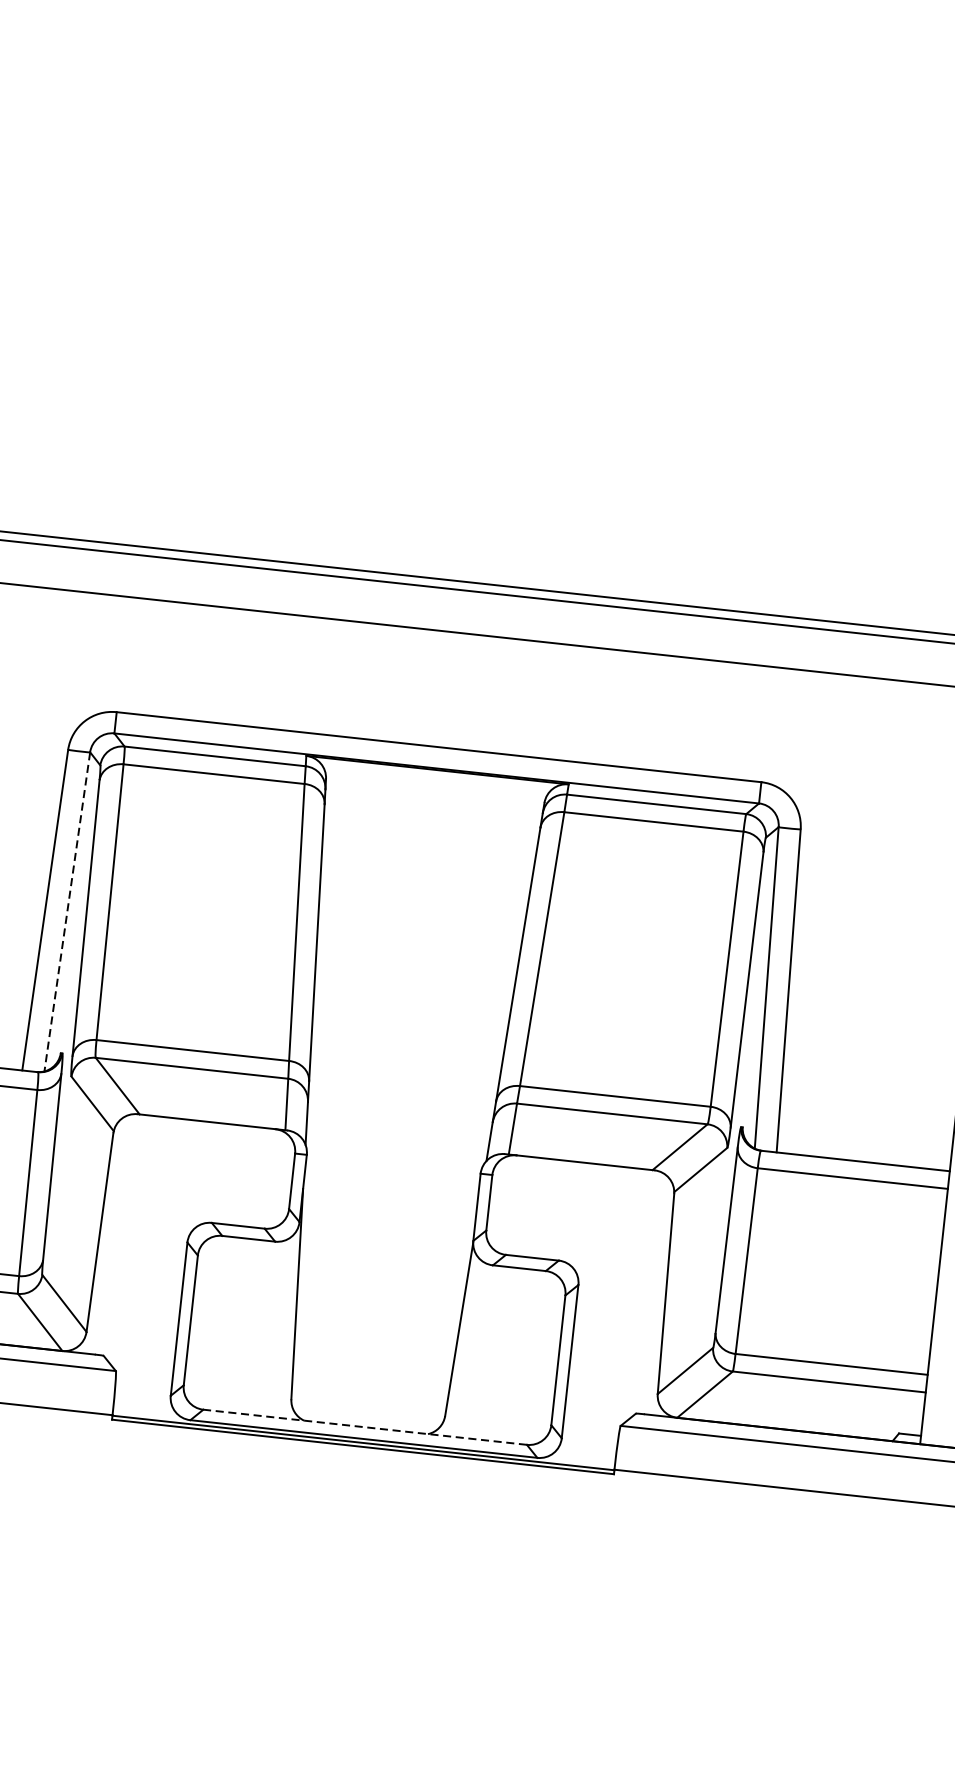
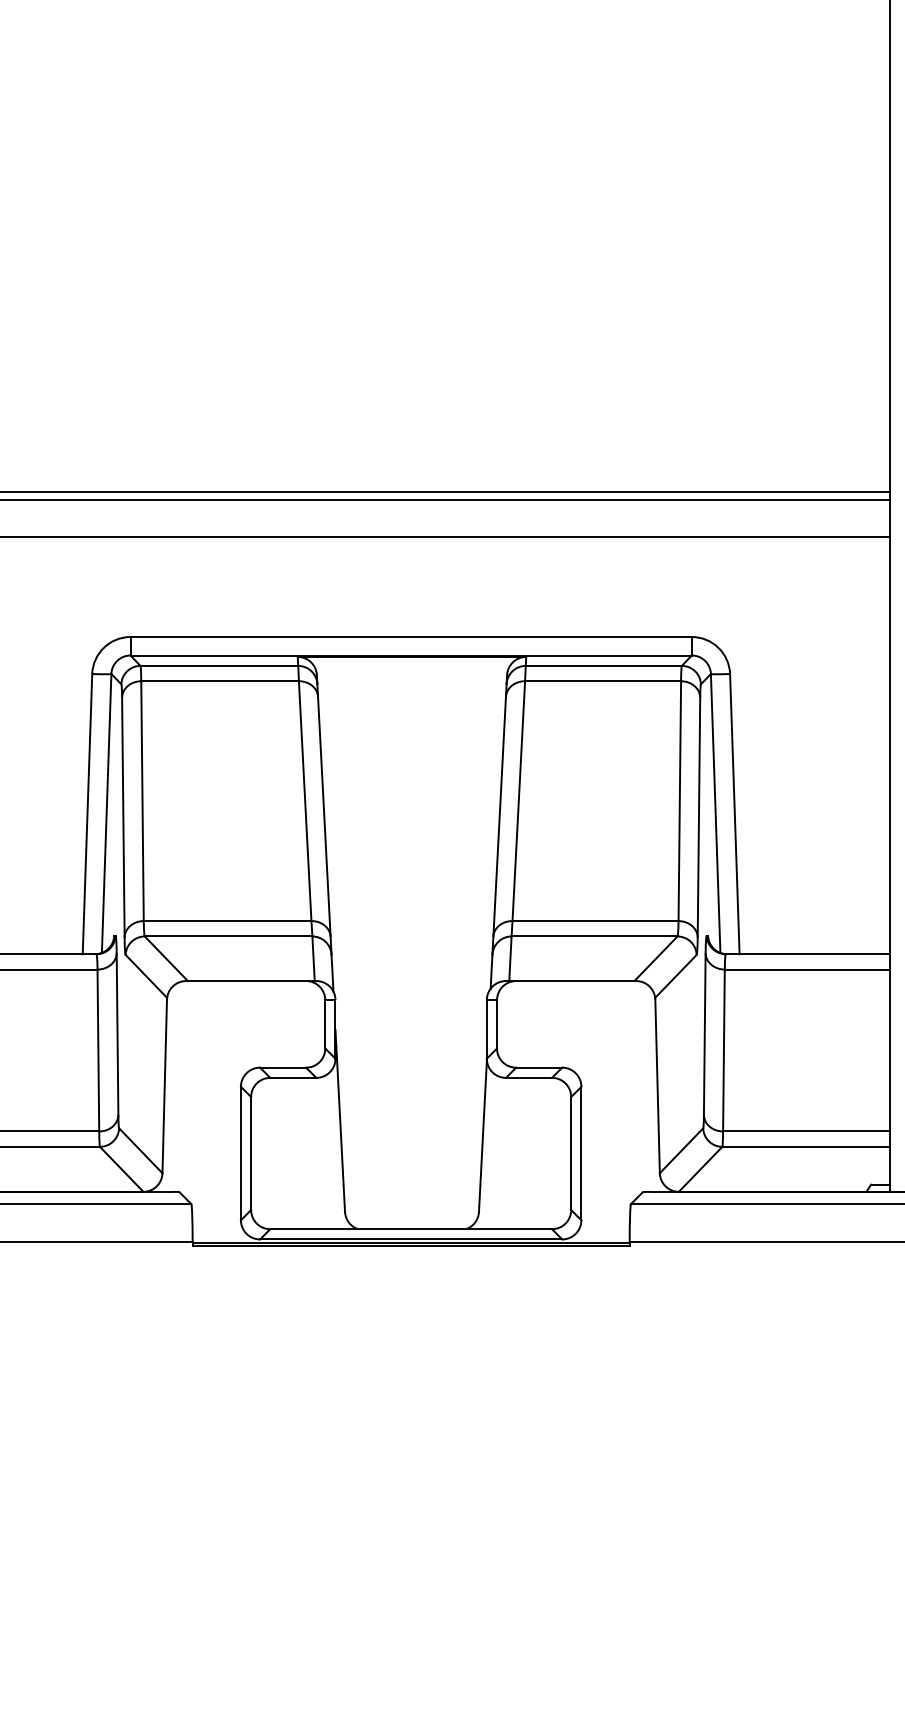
line: (67, 911) -> (106, 813), dashed -> solid
line: (365, 1427) -> (411, 1229), dashed -> solid

